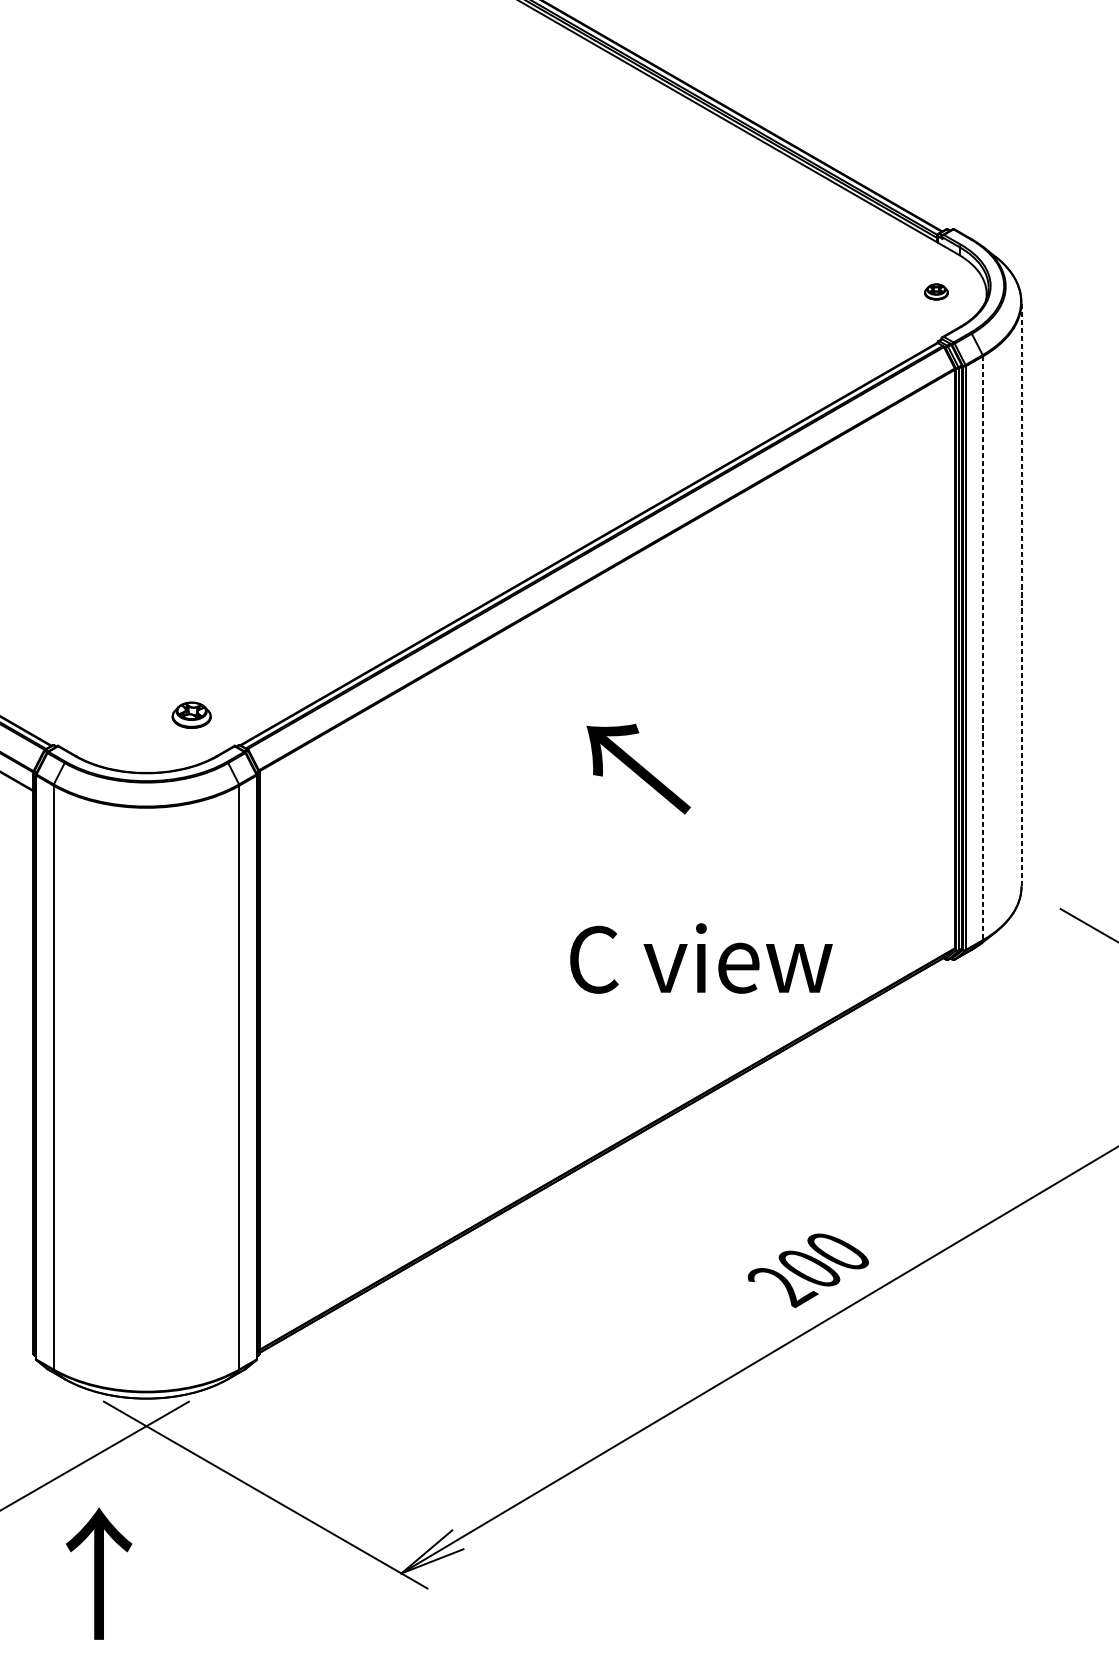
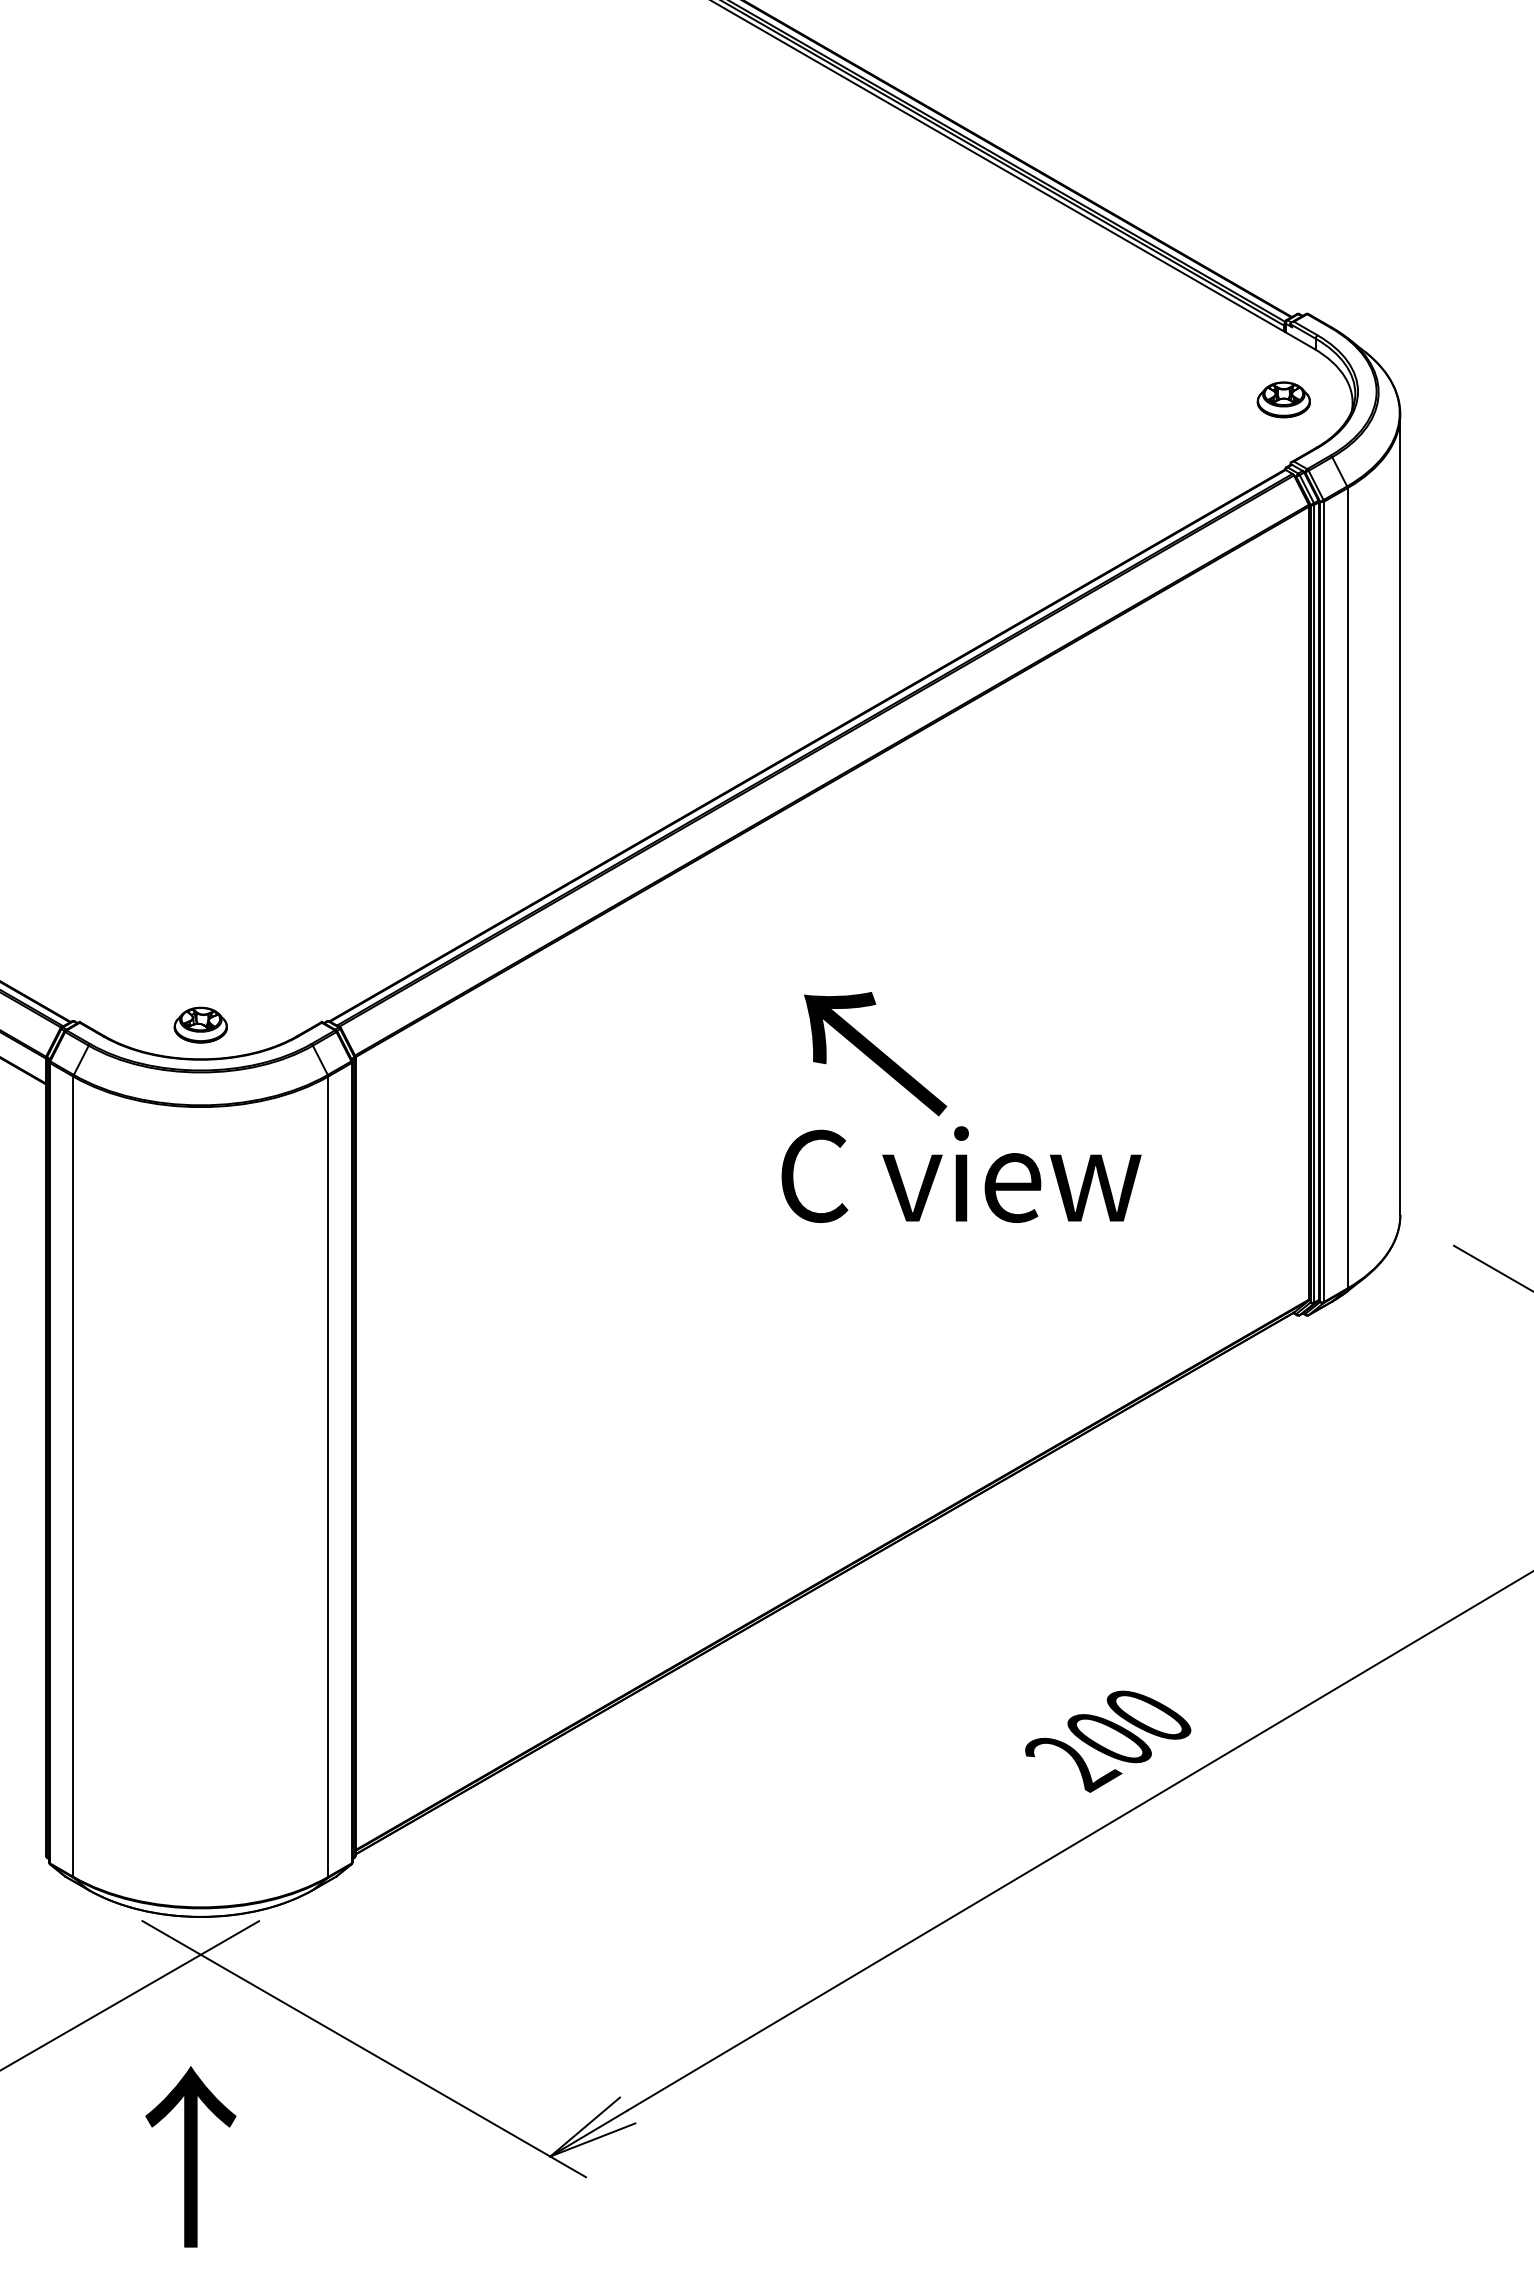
part: (936, 291) -> (1283, 399), size x1.67
line: (1021, 594) -> (1400, 814), dashed -> solid
line: (982, 648) -> (1347, 888), dashed -> solid
part: (191, 714) -> (200, 1024), moved
text: (701, 958) -> (961, 1174), moved
text: (98, 1573) -> (190, 2156), moved

